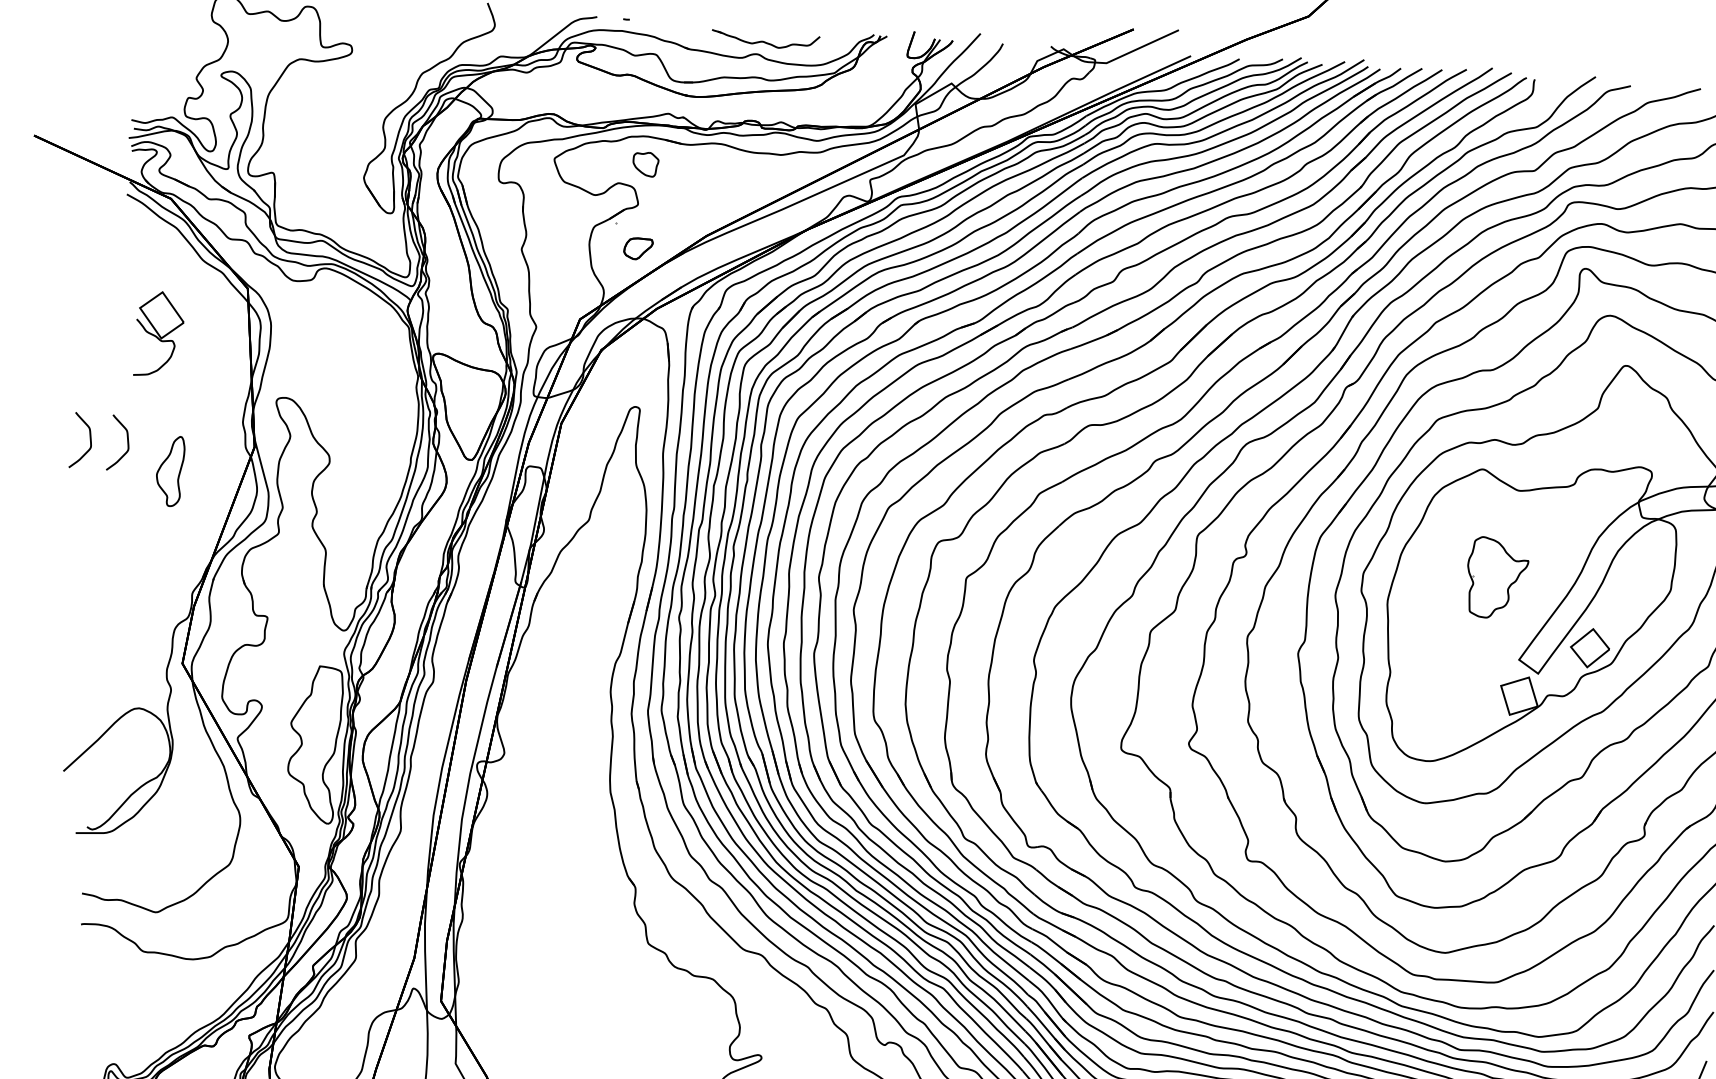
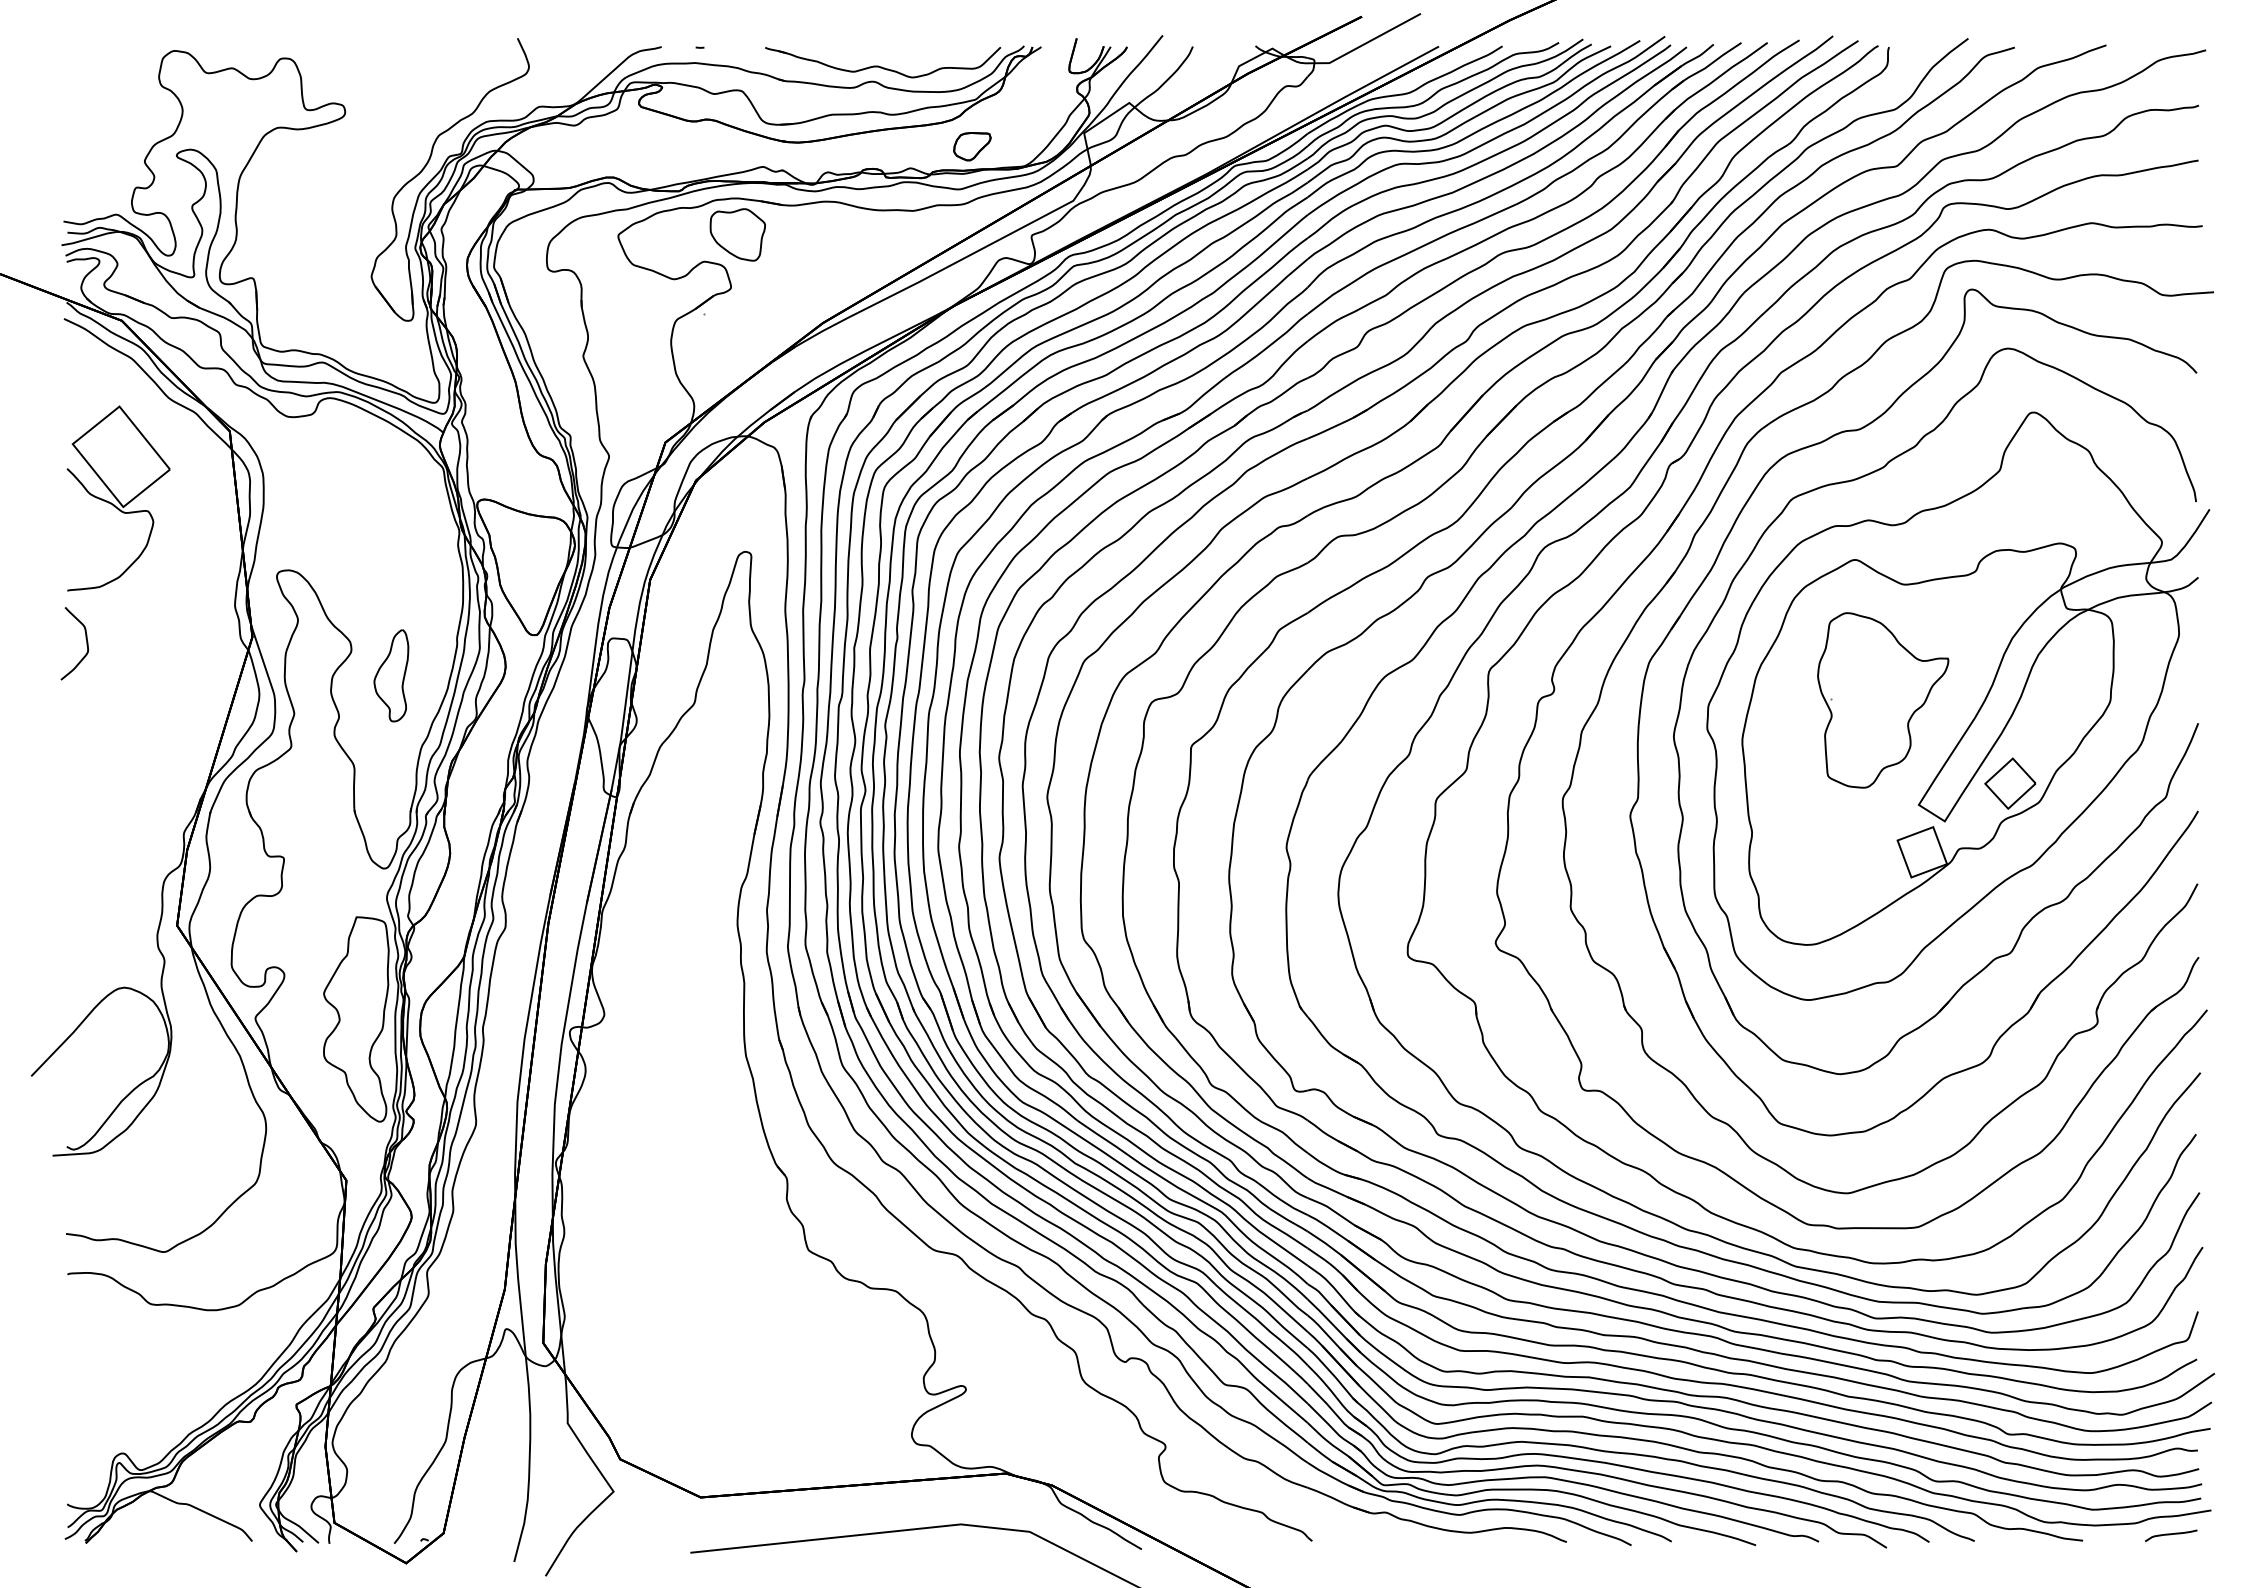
part: (765, 40) -> (883, 62), size x1.67
part: (645, 164) -> (737, 234), size x1.67
part: (638, 248) -> (972, 146), moved
part: (159, 334) -> (118, 498), size x1.67
curve: (90, 441) -> (37, 643), removed
part: (170, 470) -> (391, 675), moved
part: (1497, 578) -> (1883, 700), size x1.67

